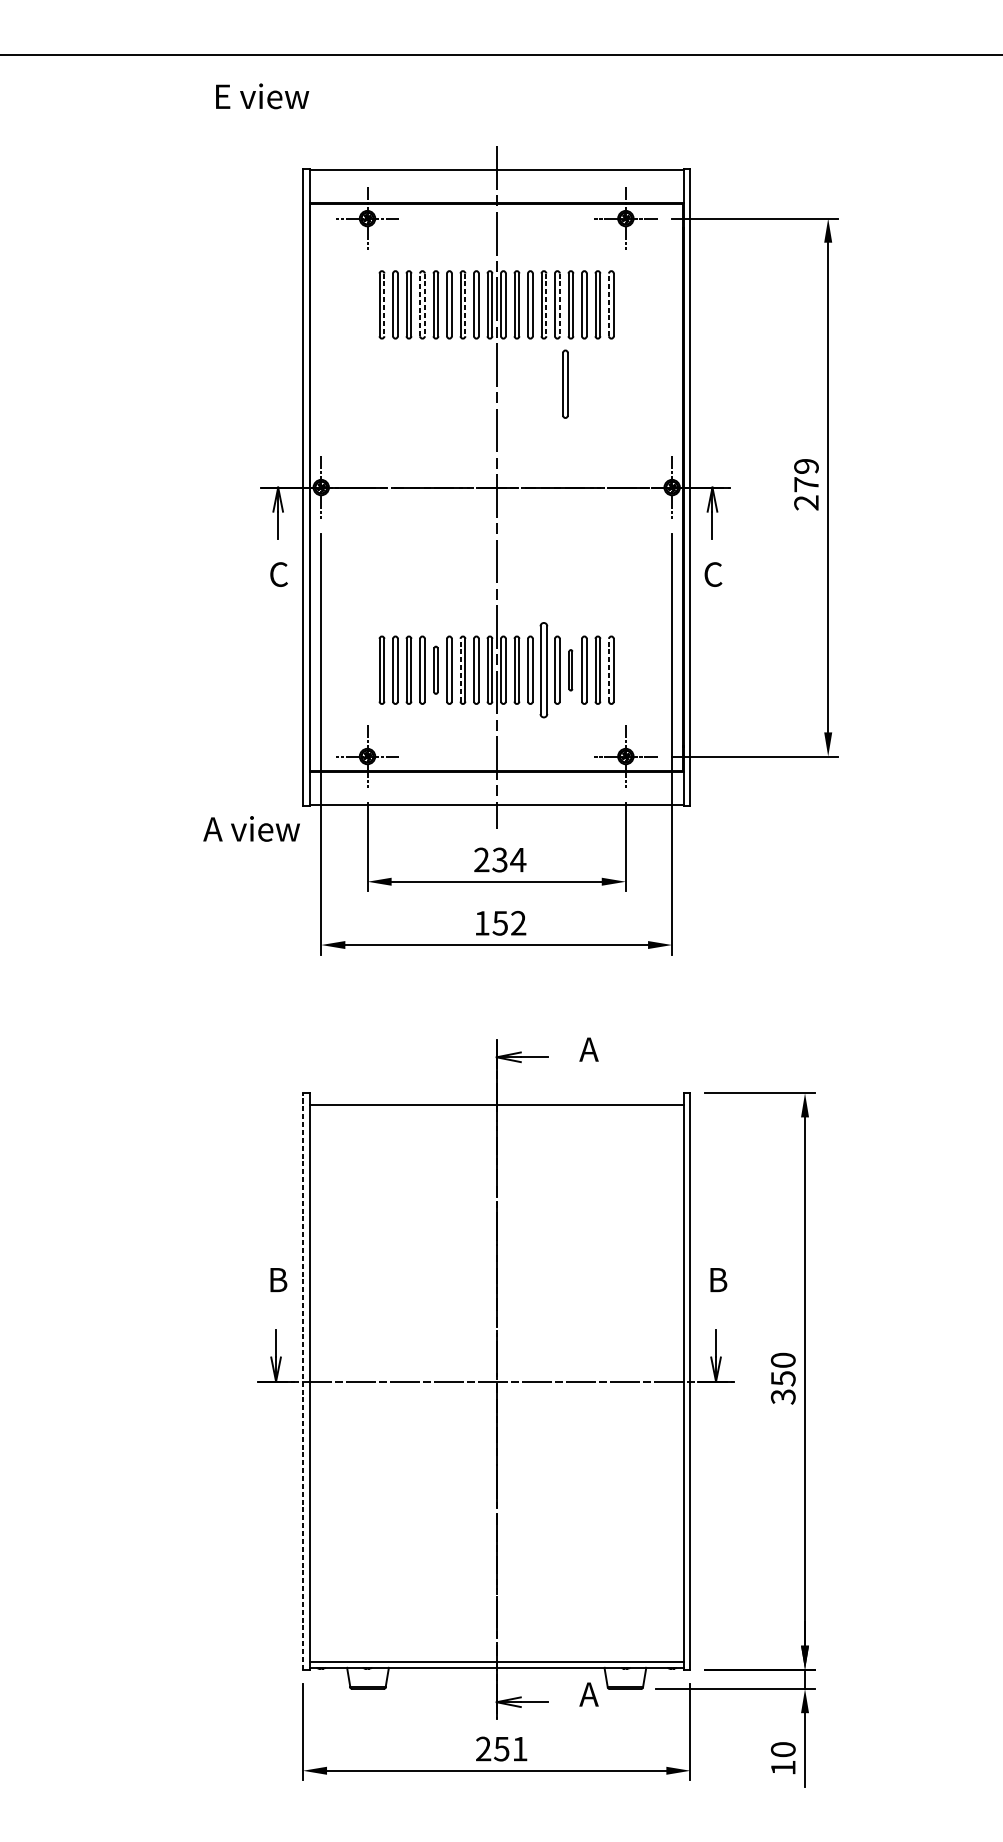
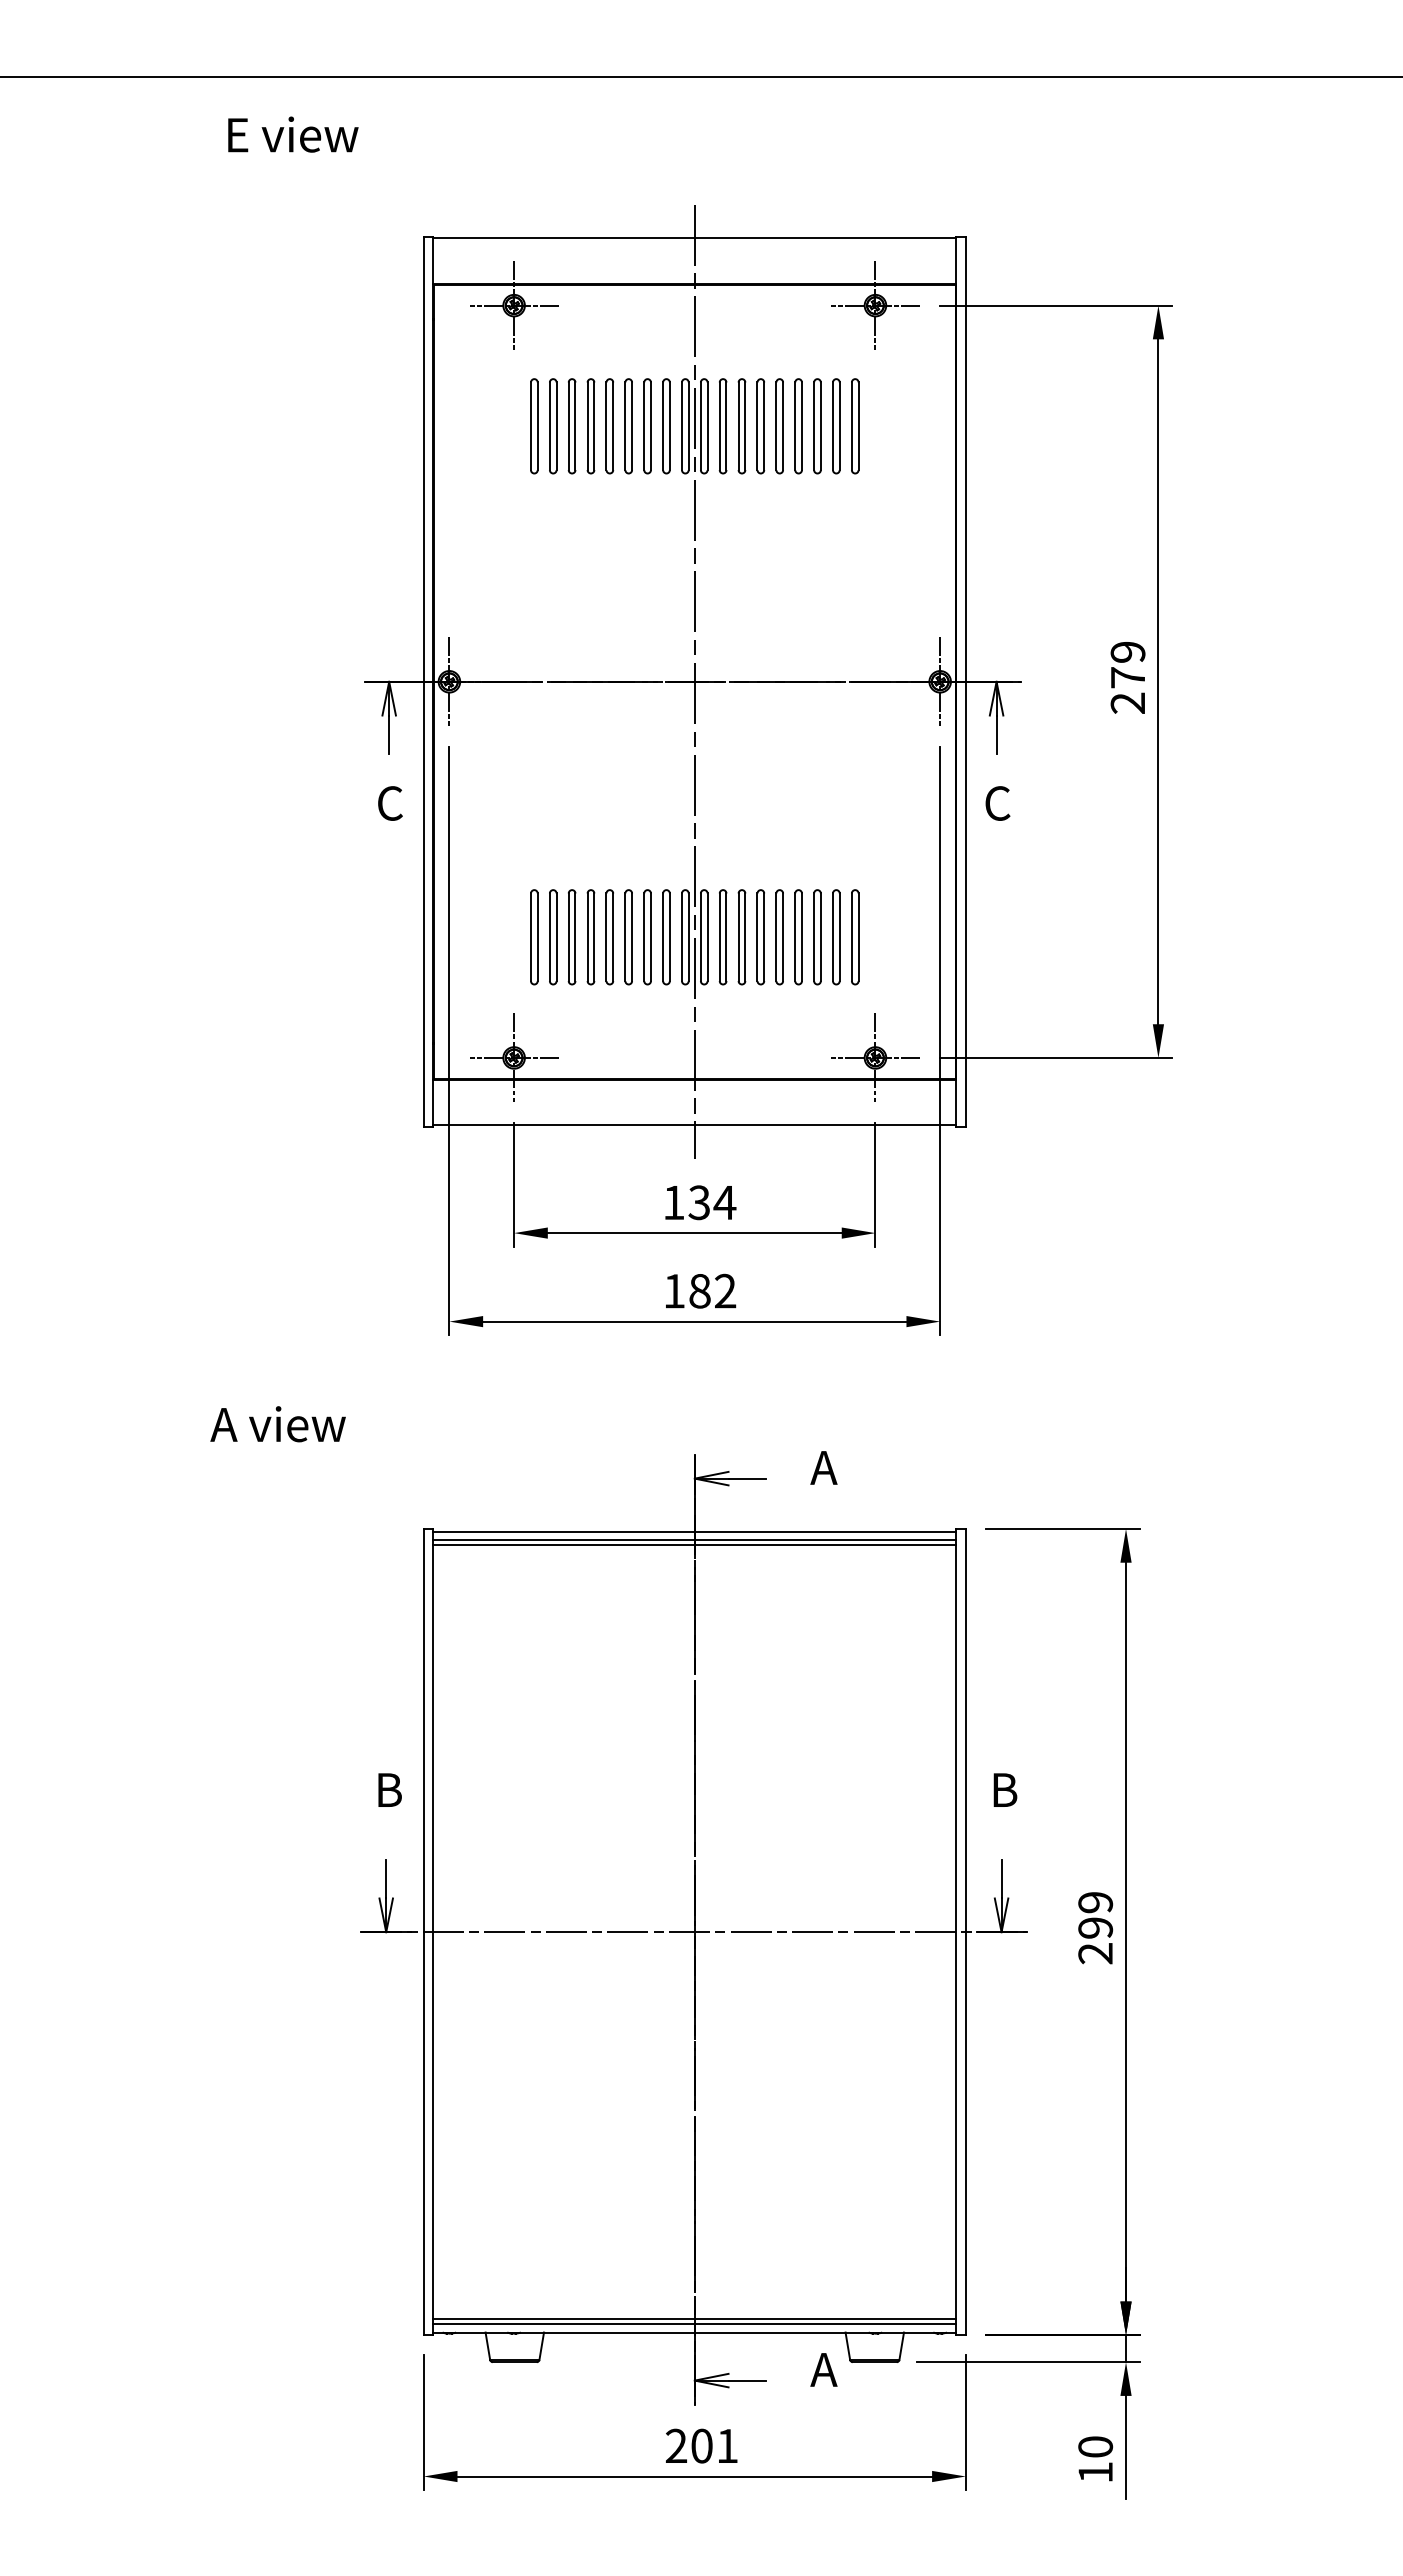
text: (262, 96) -> (293, 134), moved
line: (384, 305) -> (537, 426), dashed -> solid
line: (419, 305) -> (587, 426), dashed -> solid
line: (424, 305) -> (594, 426), dashed -> solid
line: (465, 305) -> (650, 426), dashed -> solid
line: (546, 305) -> (764, 426), dashed -> solid
line: (560, 305) -> (783, 426), dashed -> solid
line: (608, 305) -> (851, 426), dashed -> solid
part: (565, 384) -> (790, 537), removed
part: (435, 670) -> (609, 937), size x1.43
line: (460, 670) -> (644, 937), dashed -> solid
part: (543, 670) -> (760, 937), size x0.71
part: (570, 670) -> (798, 937), size x1.67
line: (608, 670) -> (851, 937), dashed -> solid
text: (251, 829) -> (277, 1424), moved
text: (481, 859) -> (673, 1202), 234 -> 134
text: (500, 923) -> (699, 1291), 152 -> 182
line: (496, 1095) -> (694, 1531), added
line: (496, 1100) -> (694, 1539), added
text: (783, 1378) -> (1095, 1928), 350 -> 299
line: (302, 1381) -> (423, 1931), dashed -> solid
line: (496, 1658) -> (694, 2319), added
text: (501, 1748) -> (701, 2445), 251 -> 201

